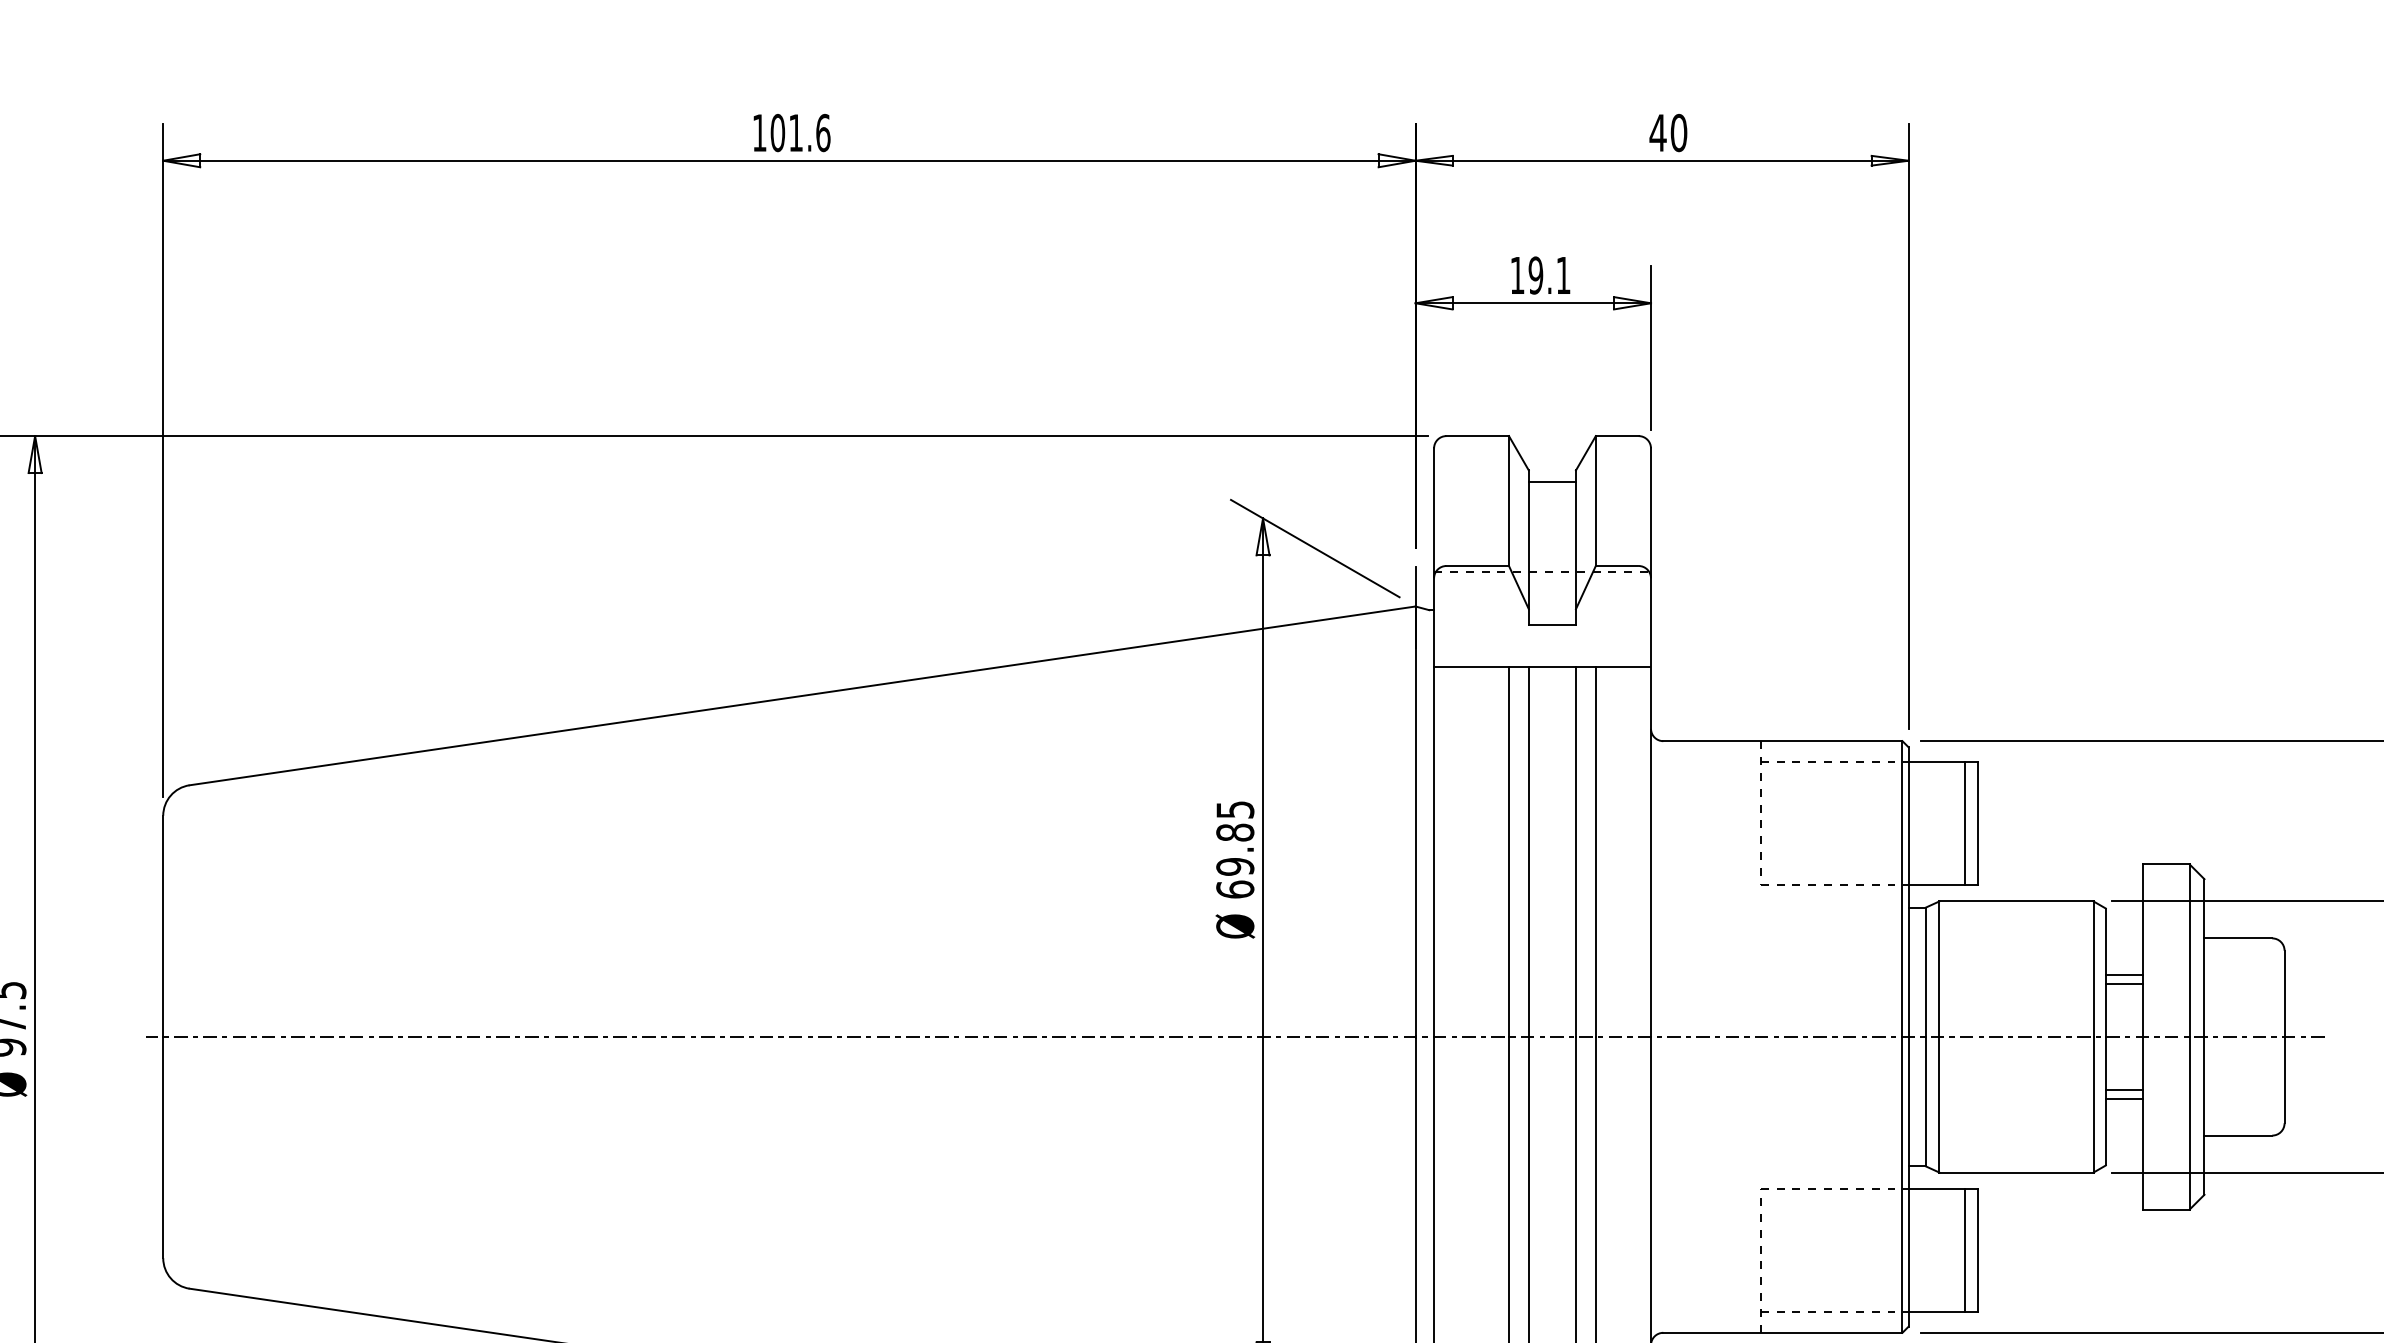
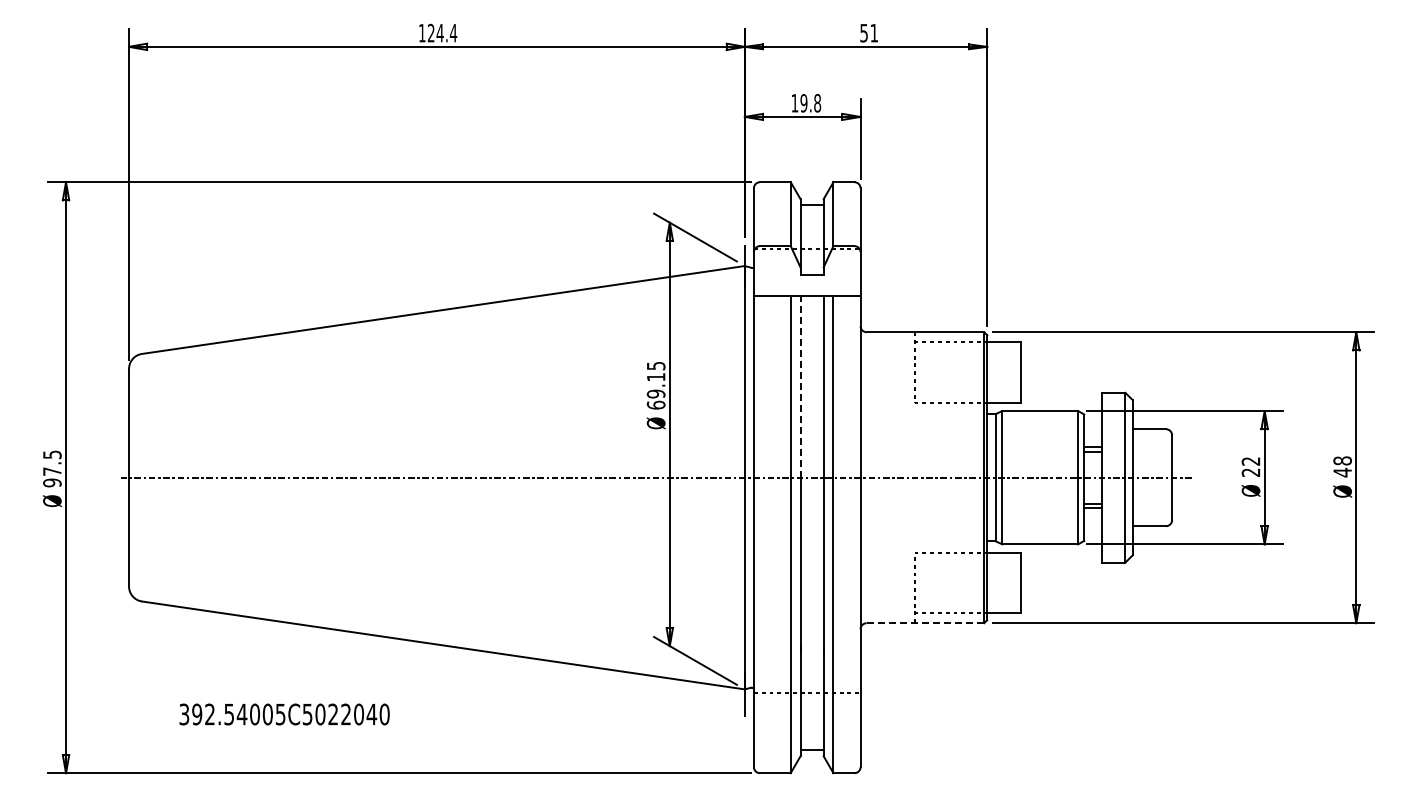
text: (800, 131) -> (442, 32), 101.6 -> 124.4
text: (1667, 131) -> (868, 32), 40 -> 51
text: (1563, 275) -> (817, 103), 19.1 -> 19.8
line: (1966, 823) -> (1015, 372), removed
text: (1233, 831) -> (655, 376), 69.85 -> 69.15
line: (1528, 851) -> (800, 386), solid -> dashed
line: (1966, 1250) -> (1015, 582), removed
line: (1783, 1333) -> (925, 623), solid -> dashed

